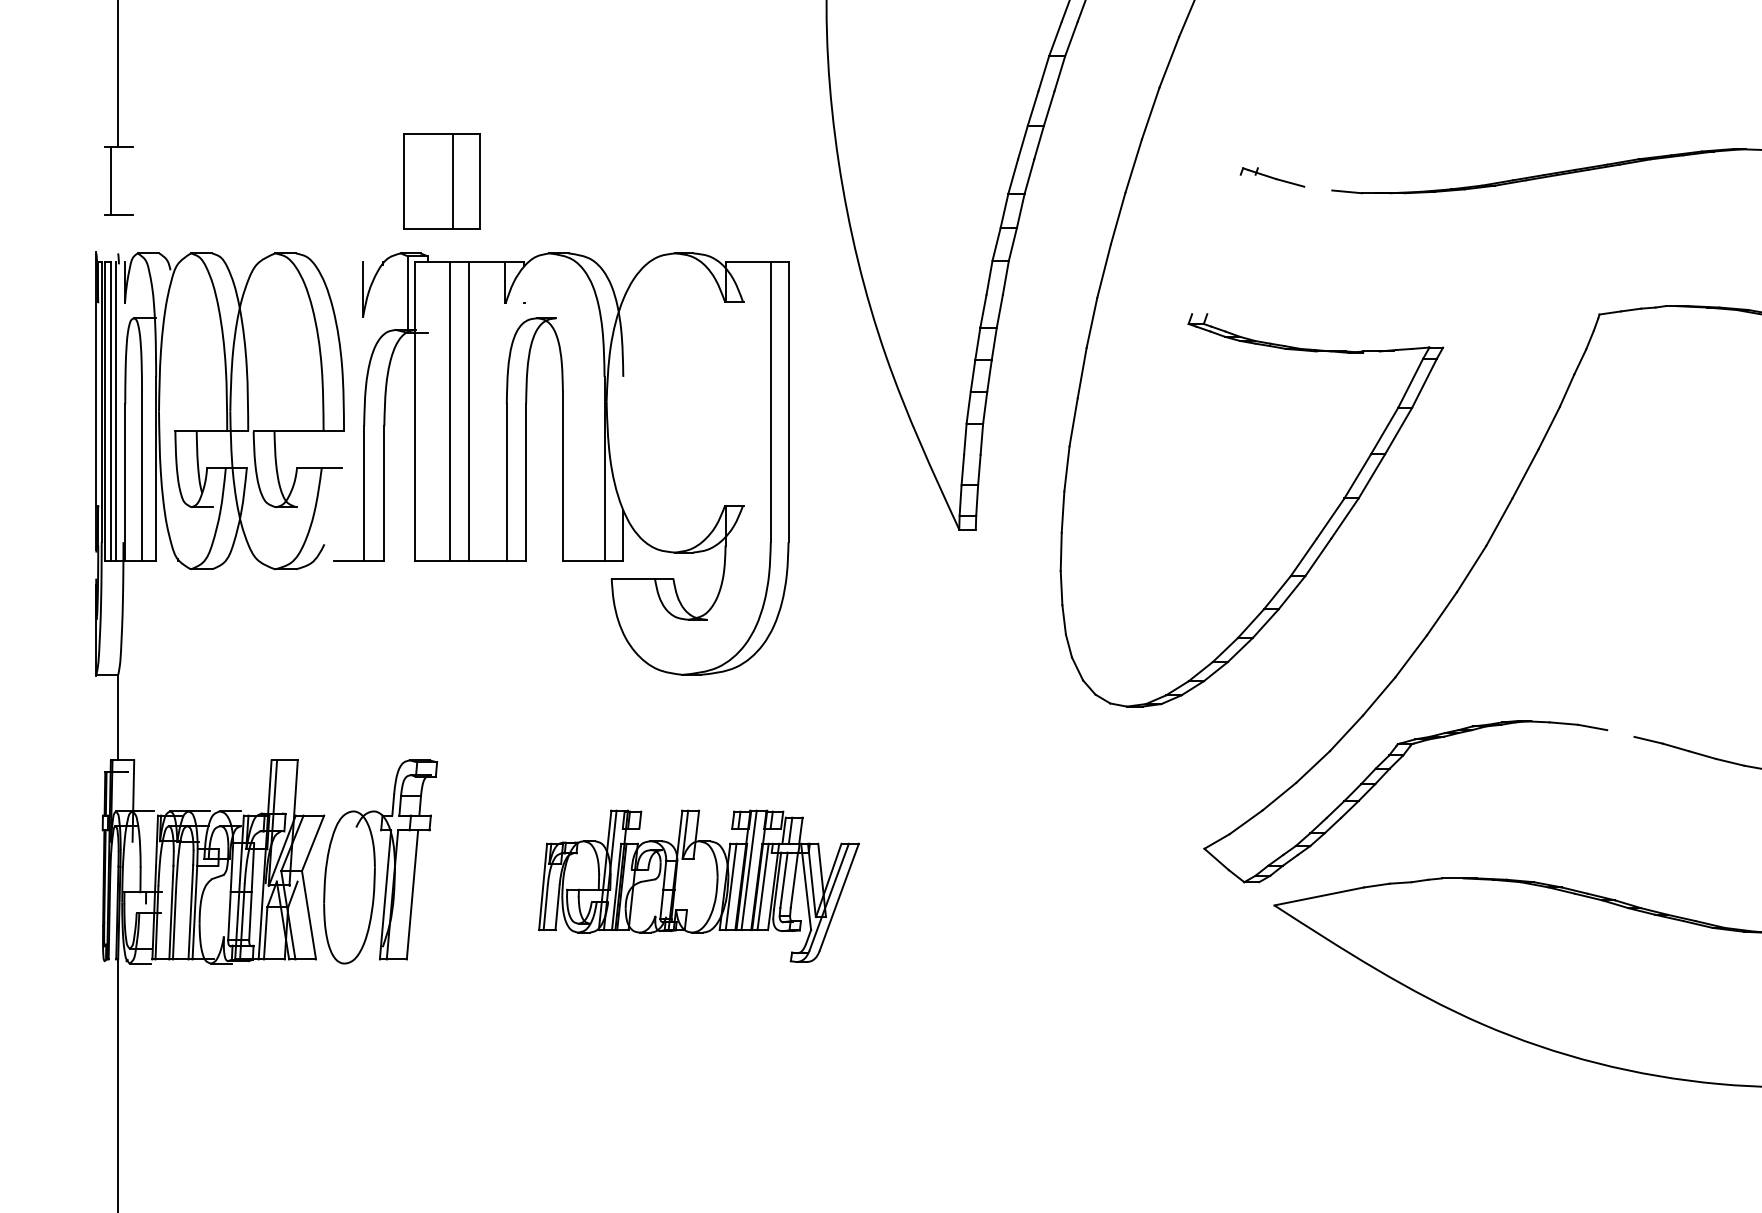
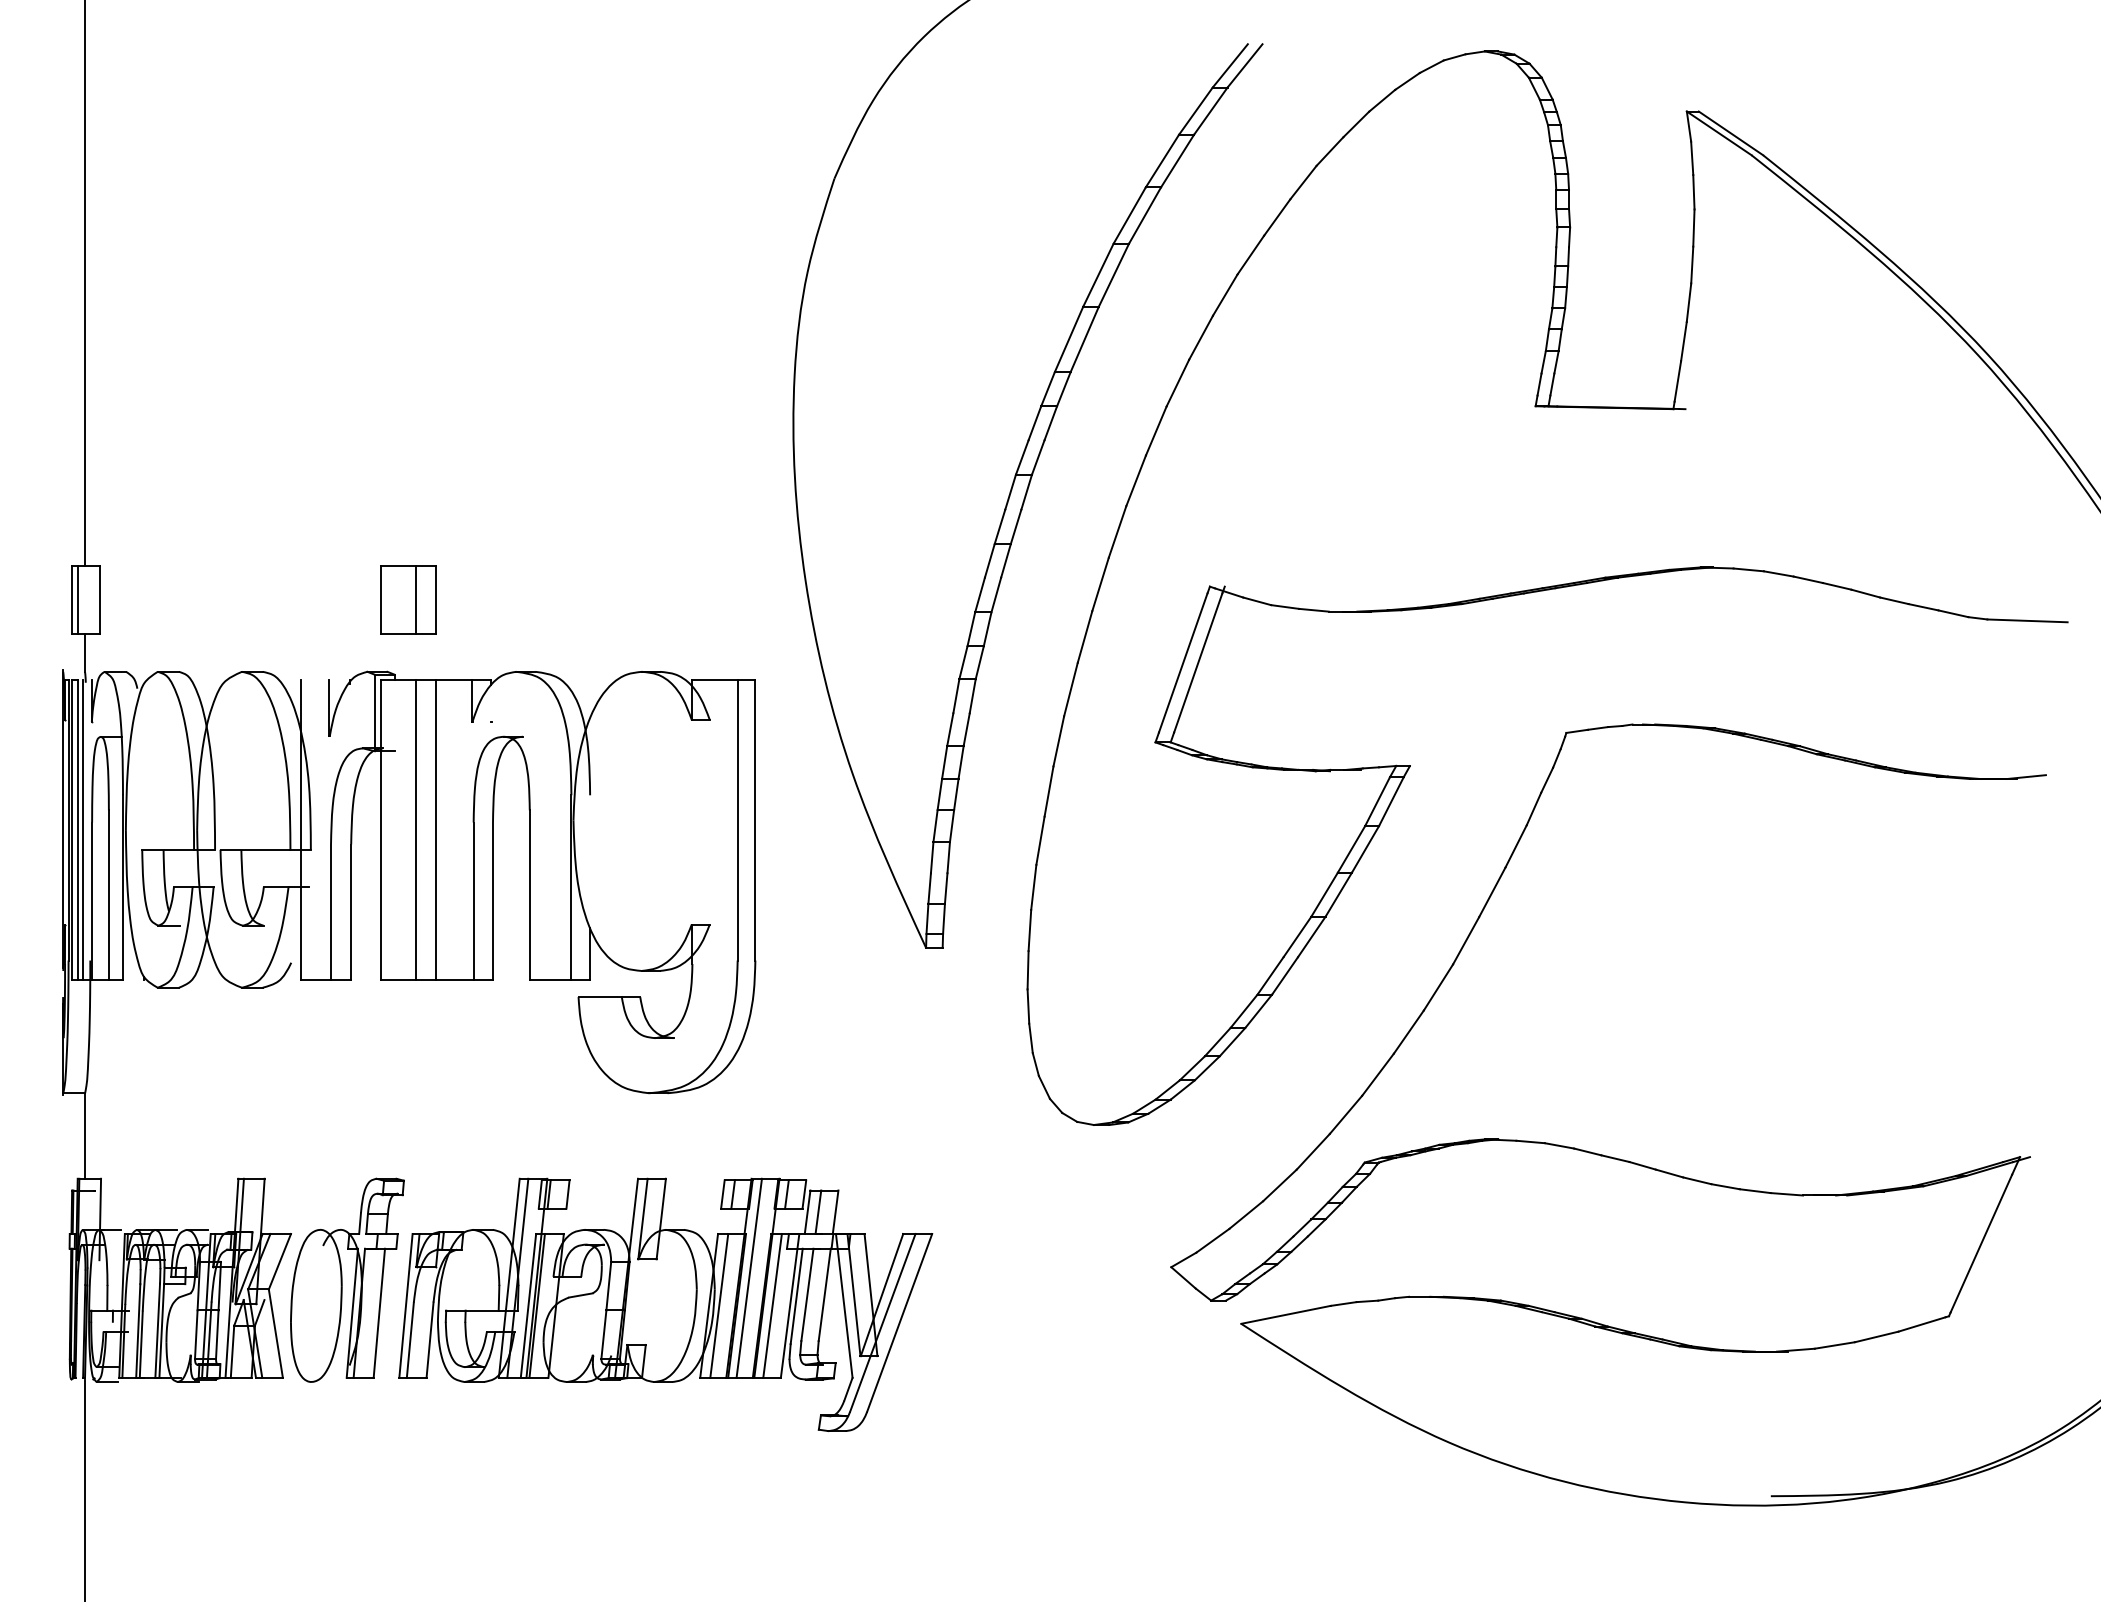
line: (104, 181) -> (71, 599), added
line: (132, 181) -> (99, 599), added
part: (441, 181) -> (408, 599), size x0.71
line: (1318, 188) -> (1285, 606), added
line: (117, 234) -> (84, 652), added
line: (1215, 244) -> (1182, 662), added
line: (1231, 244) -> (1198, 662), added
line: (333, 411) -> (300, 829), added
line: (1620, 733) -> (1587, 1151), added
part: (698, 886) -> (665, 1304), size x1.67

